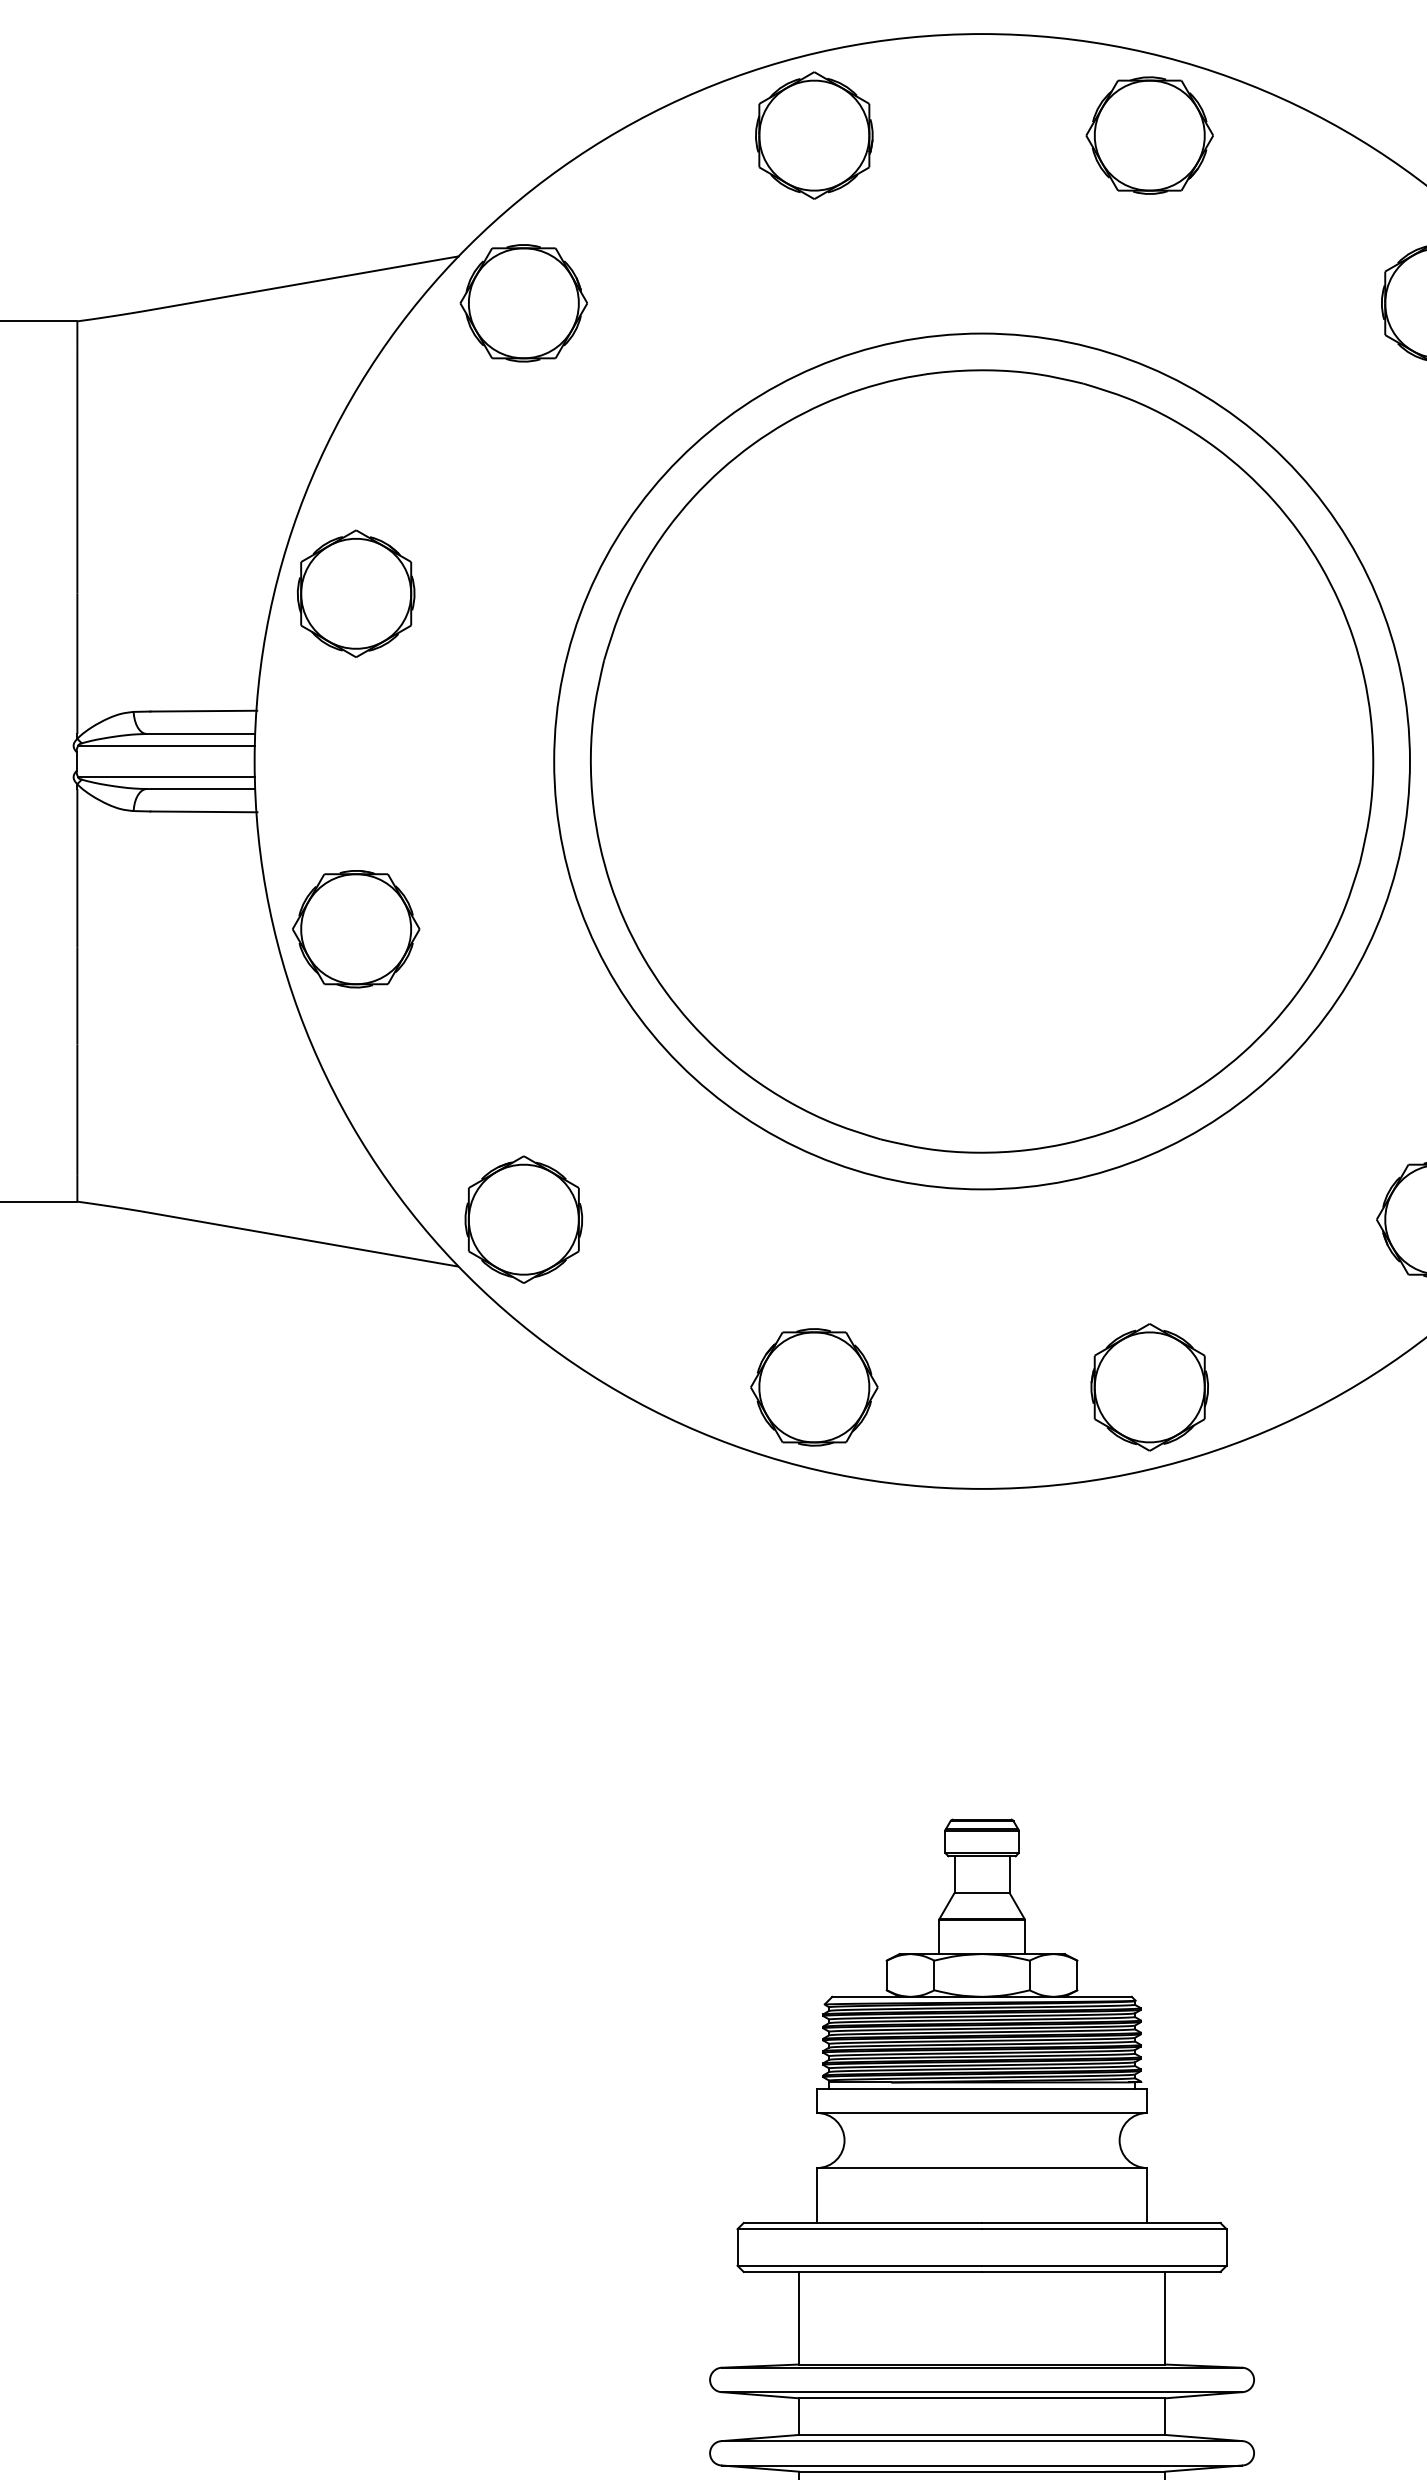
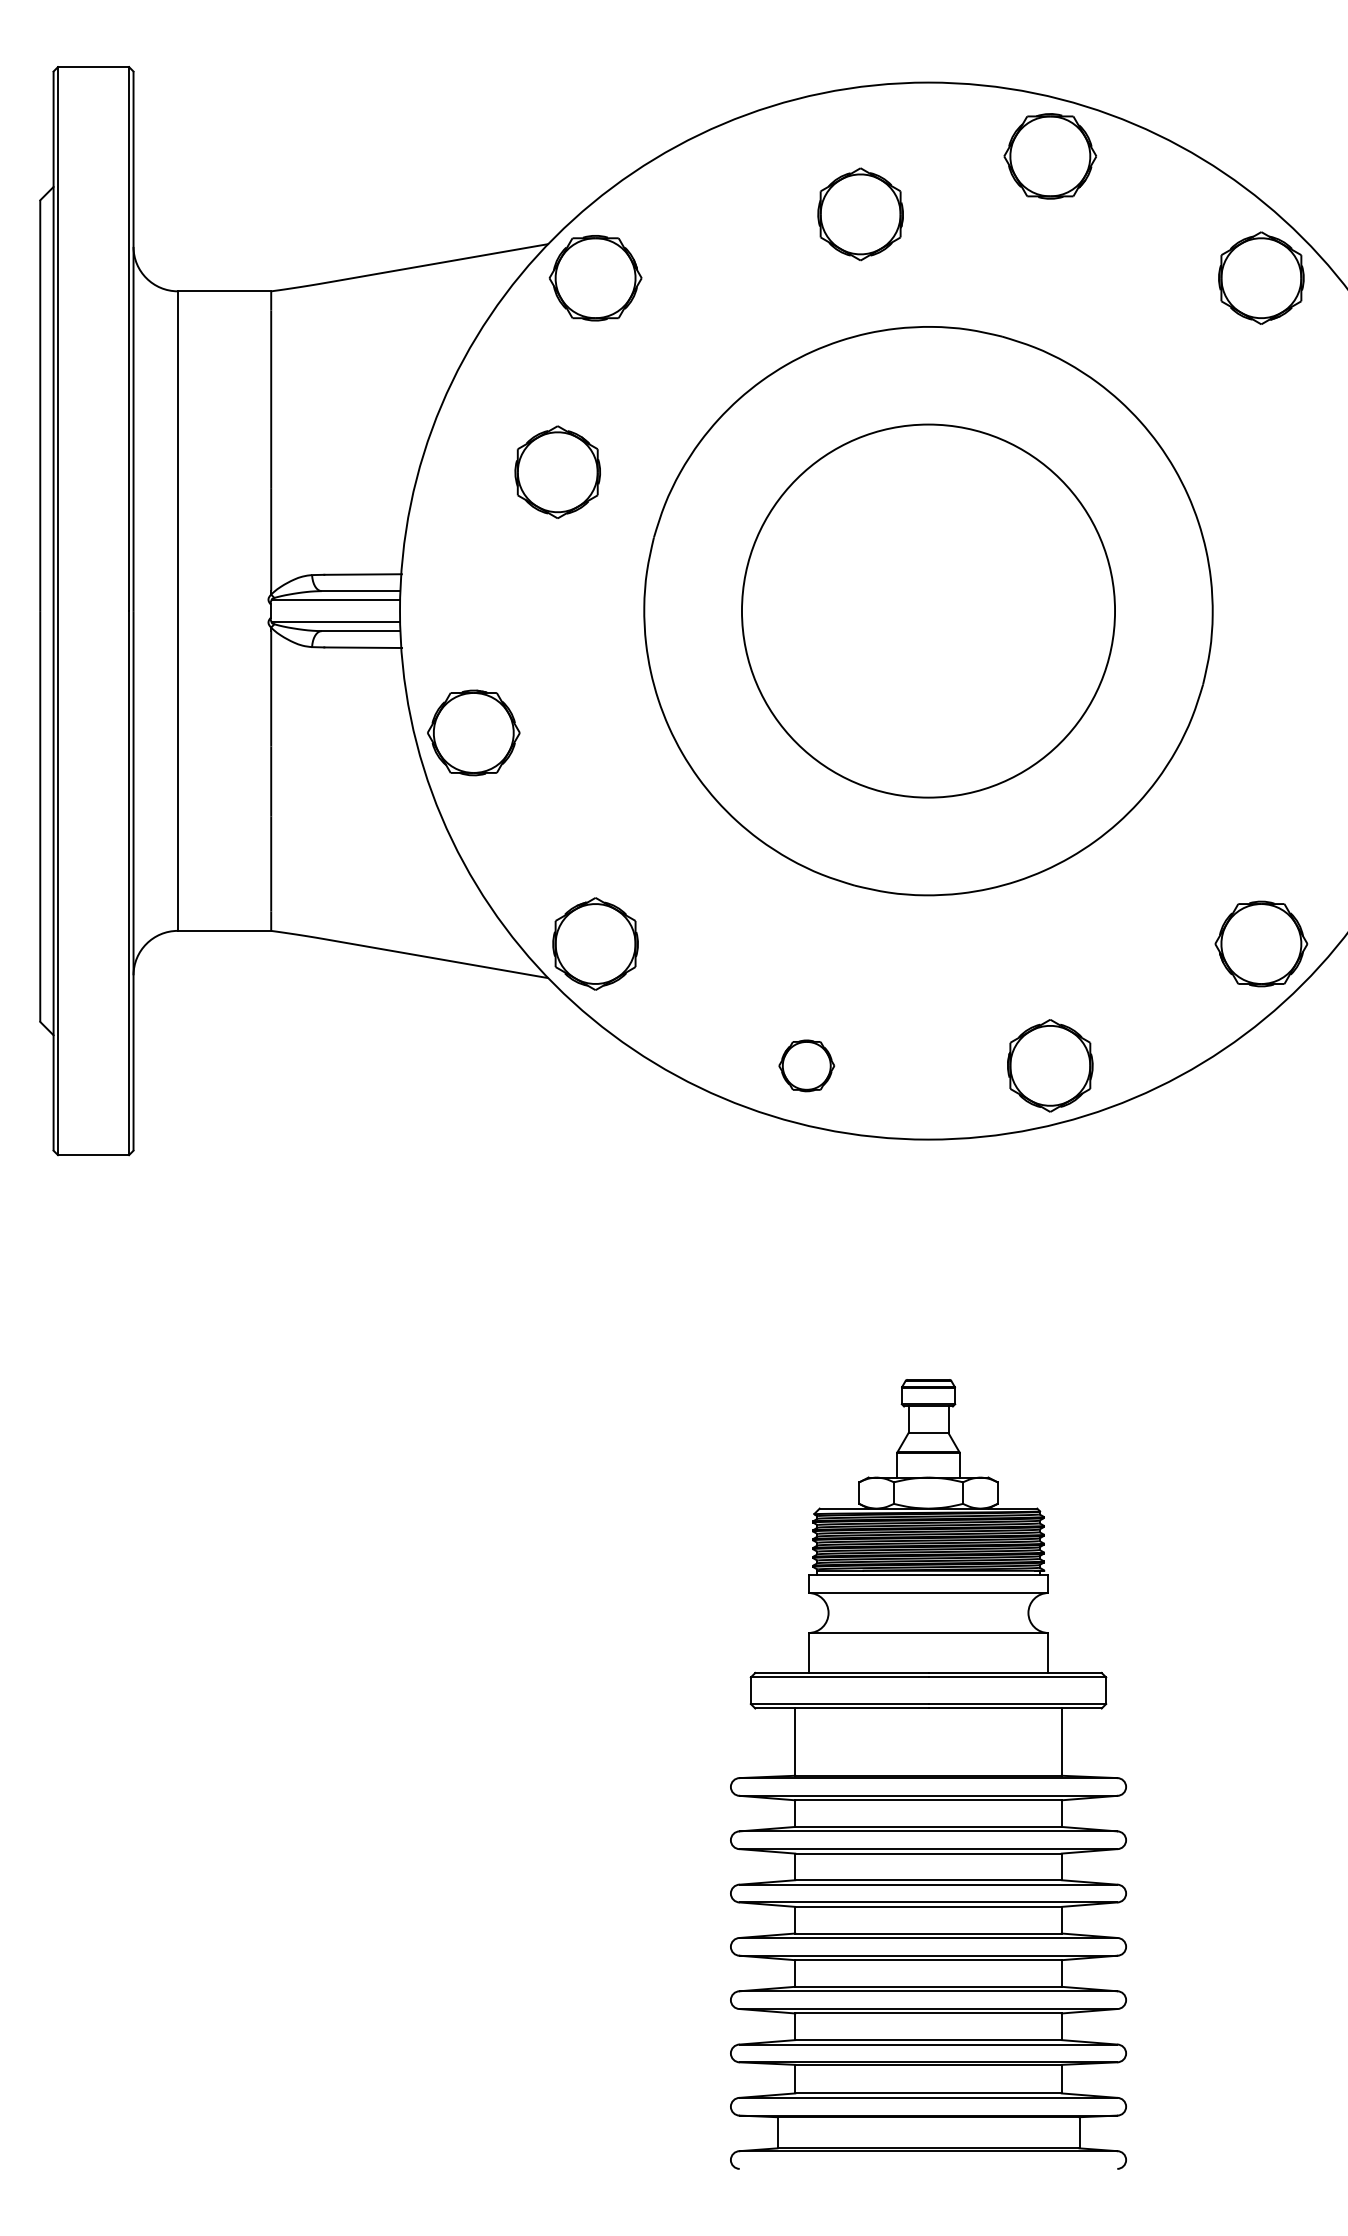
part: (814, 135) -> (860, 214), moved
part: (355, 592) -> (557, 471), moved
circle: (982, 760) -> (928, 610), size x0.6
part: (814, 1386) -> (806, 1065), size x0.6

